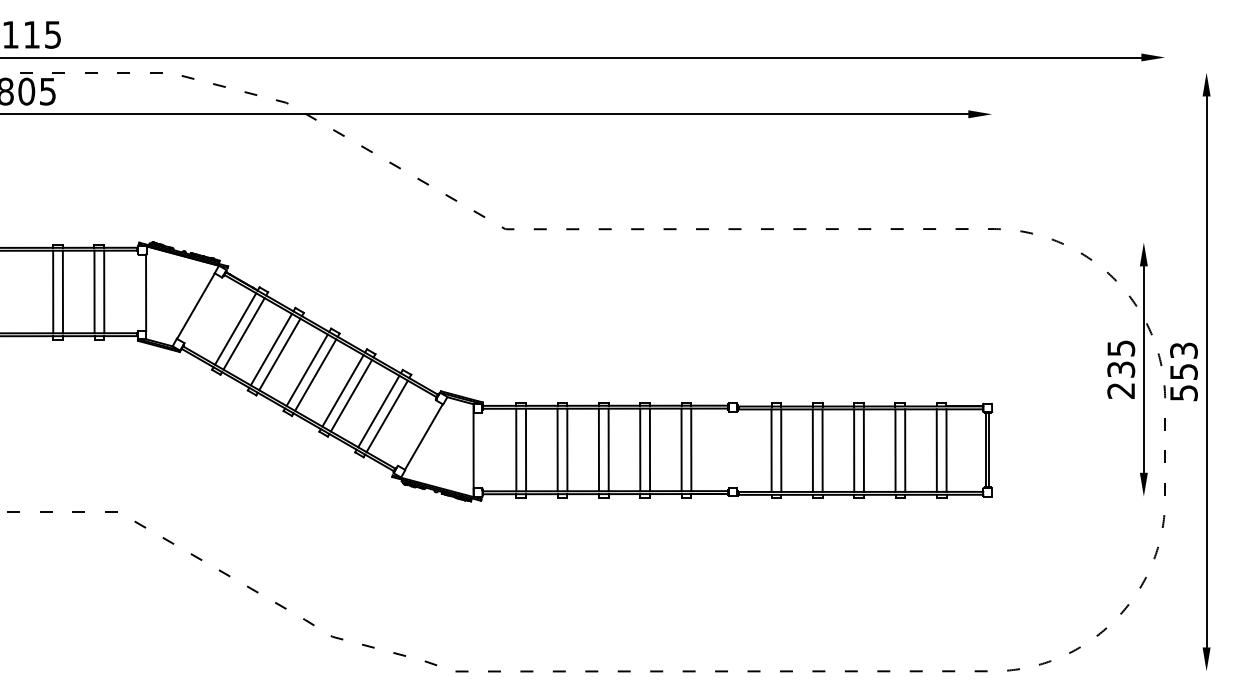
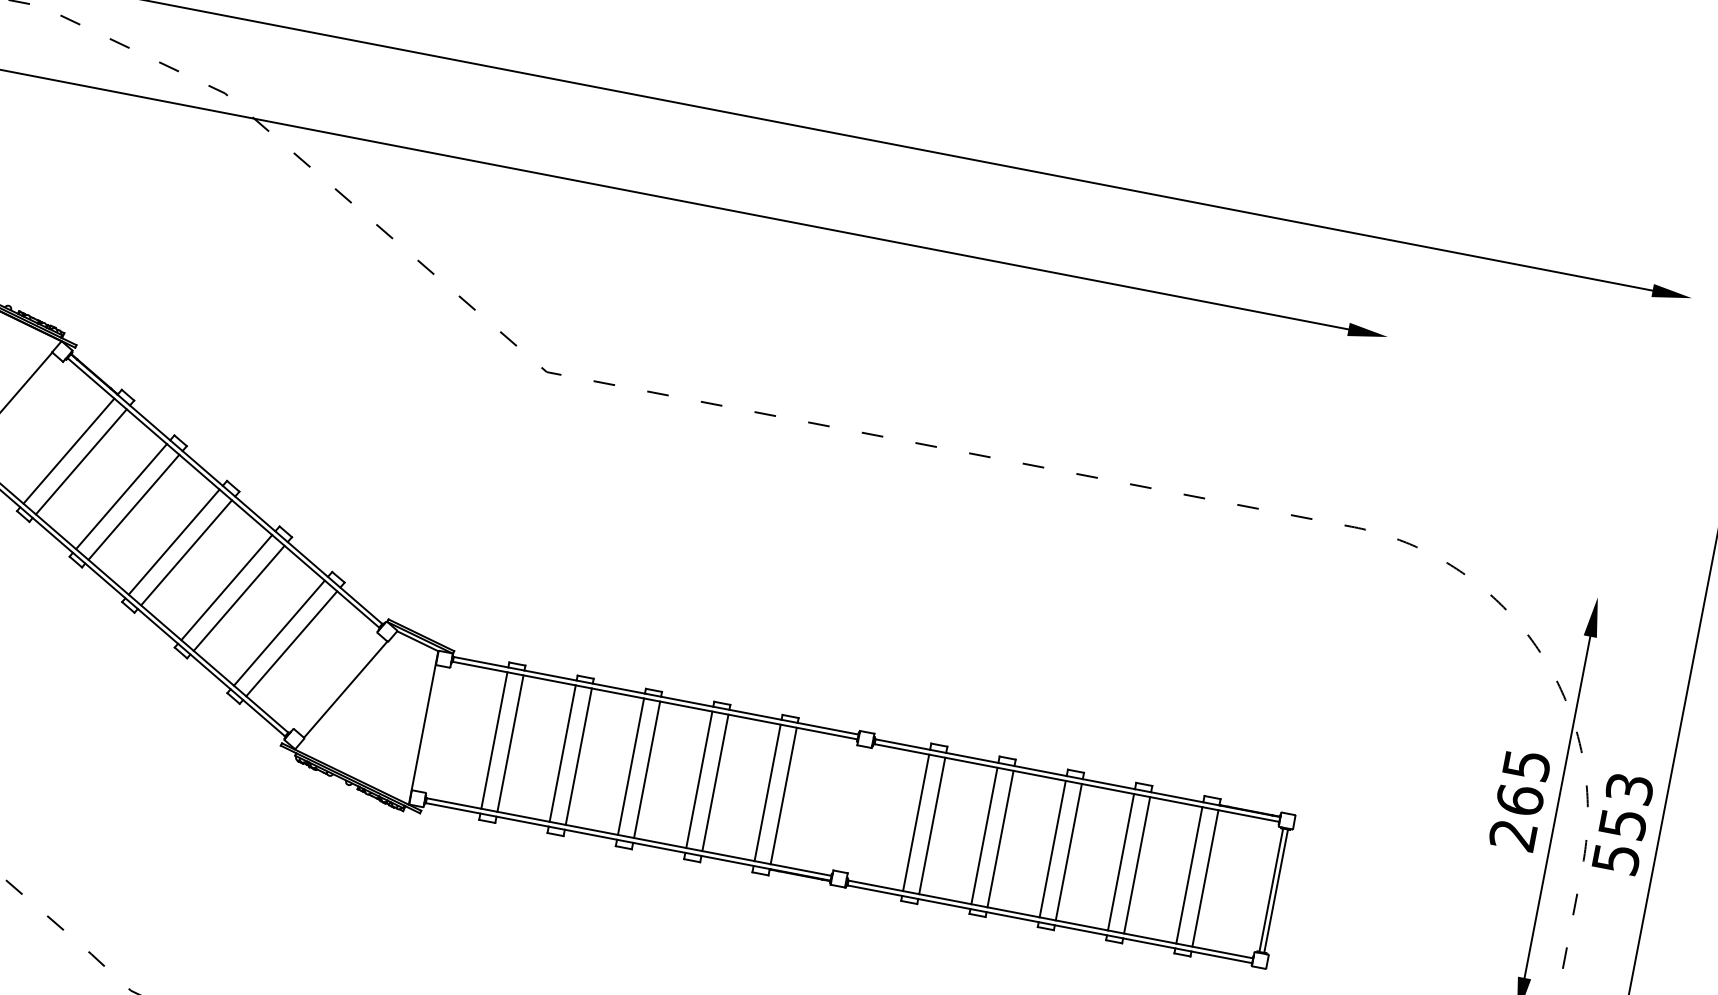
text: (1121, 369) -> (1520, 800), 235 -> 265

